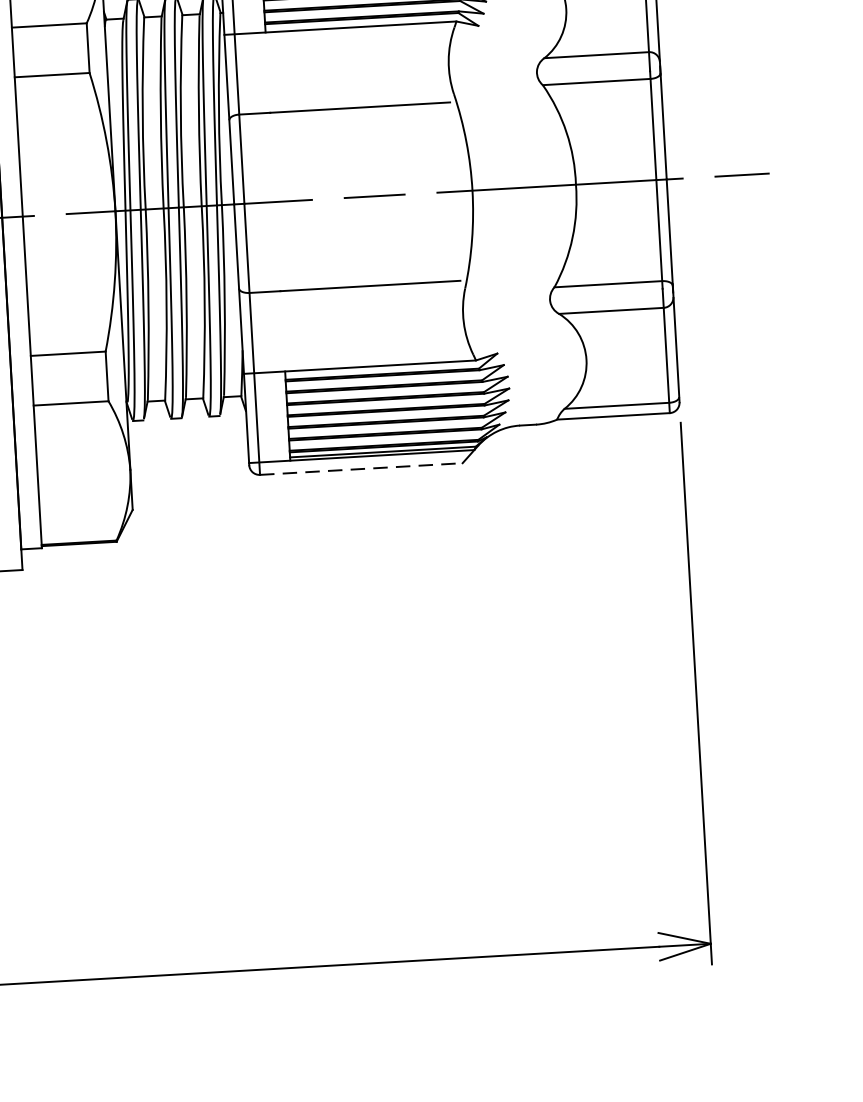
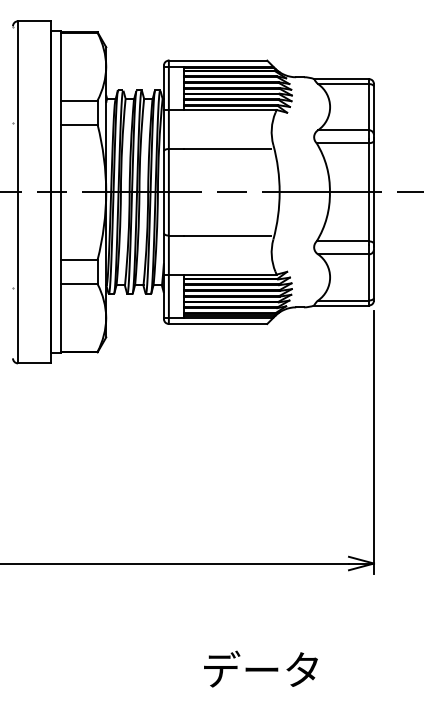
line: (362, 468) -> (218, 323), dashed -> solid

